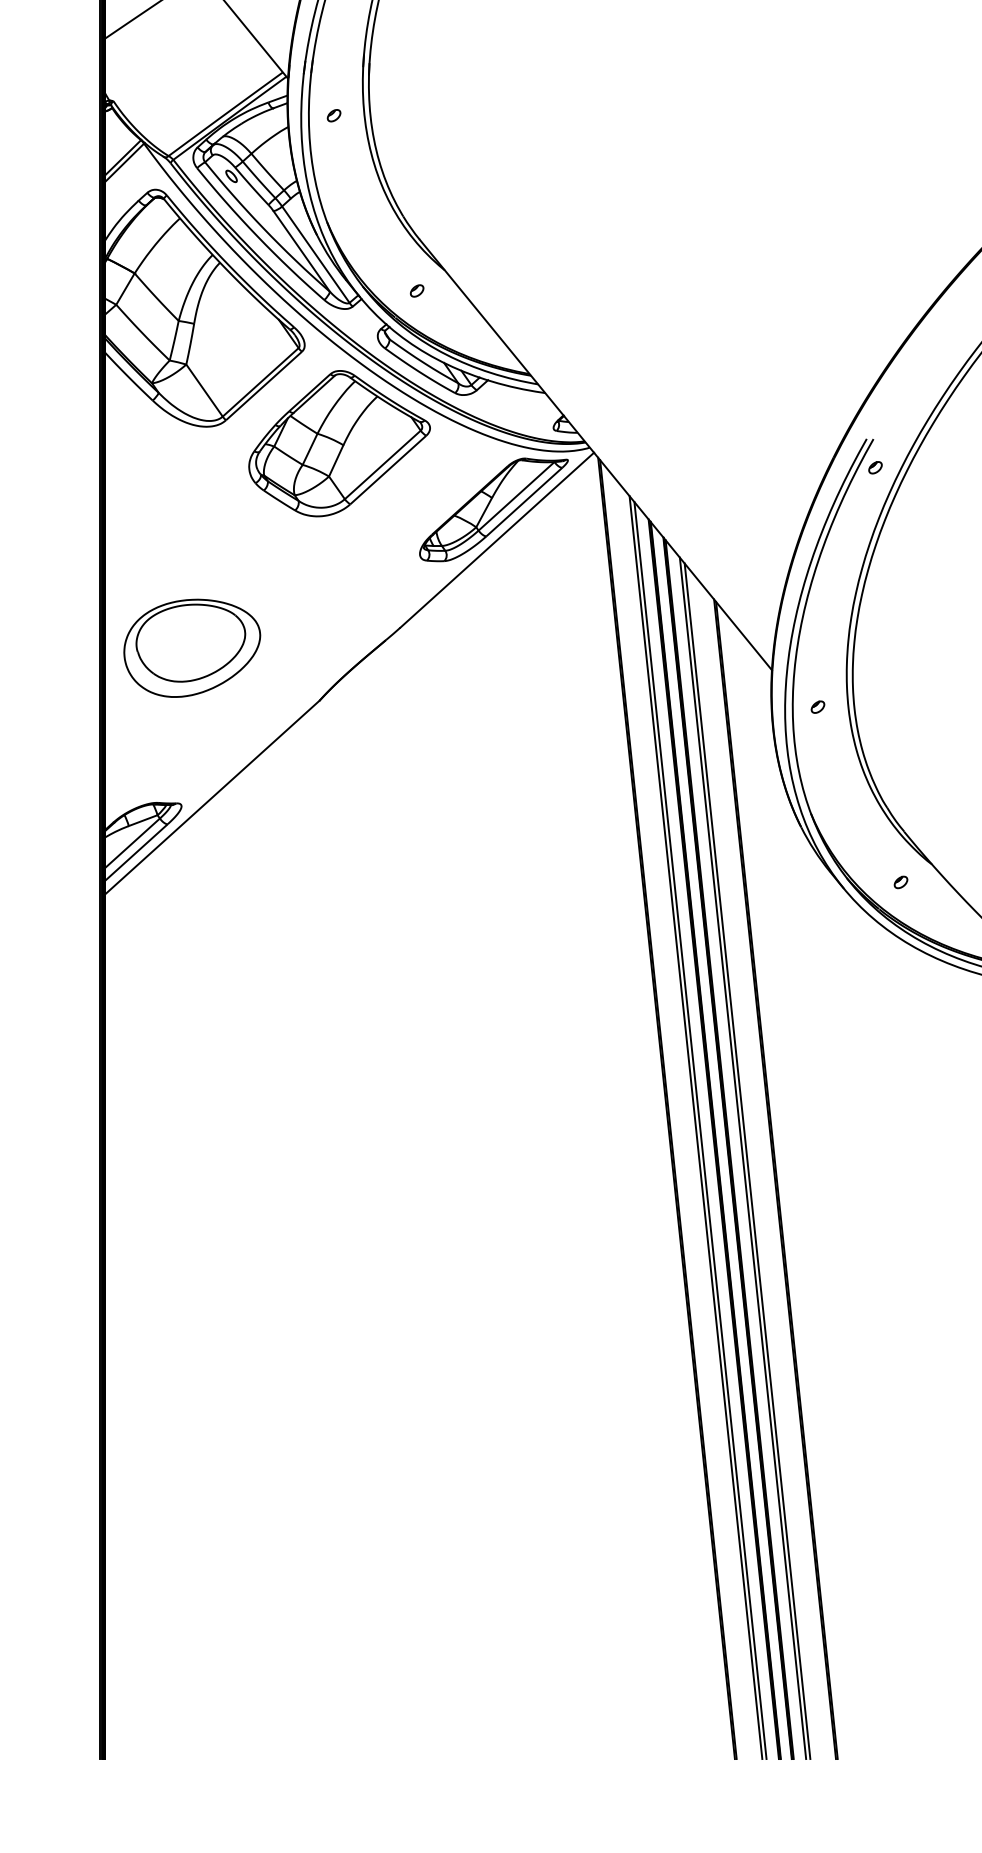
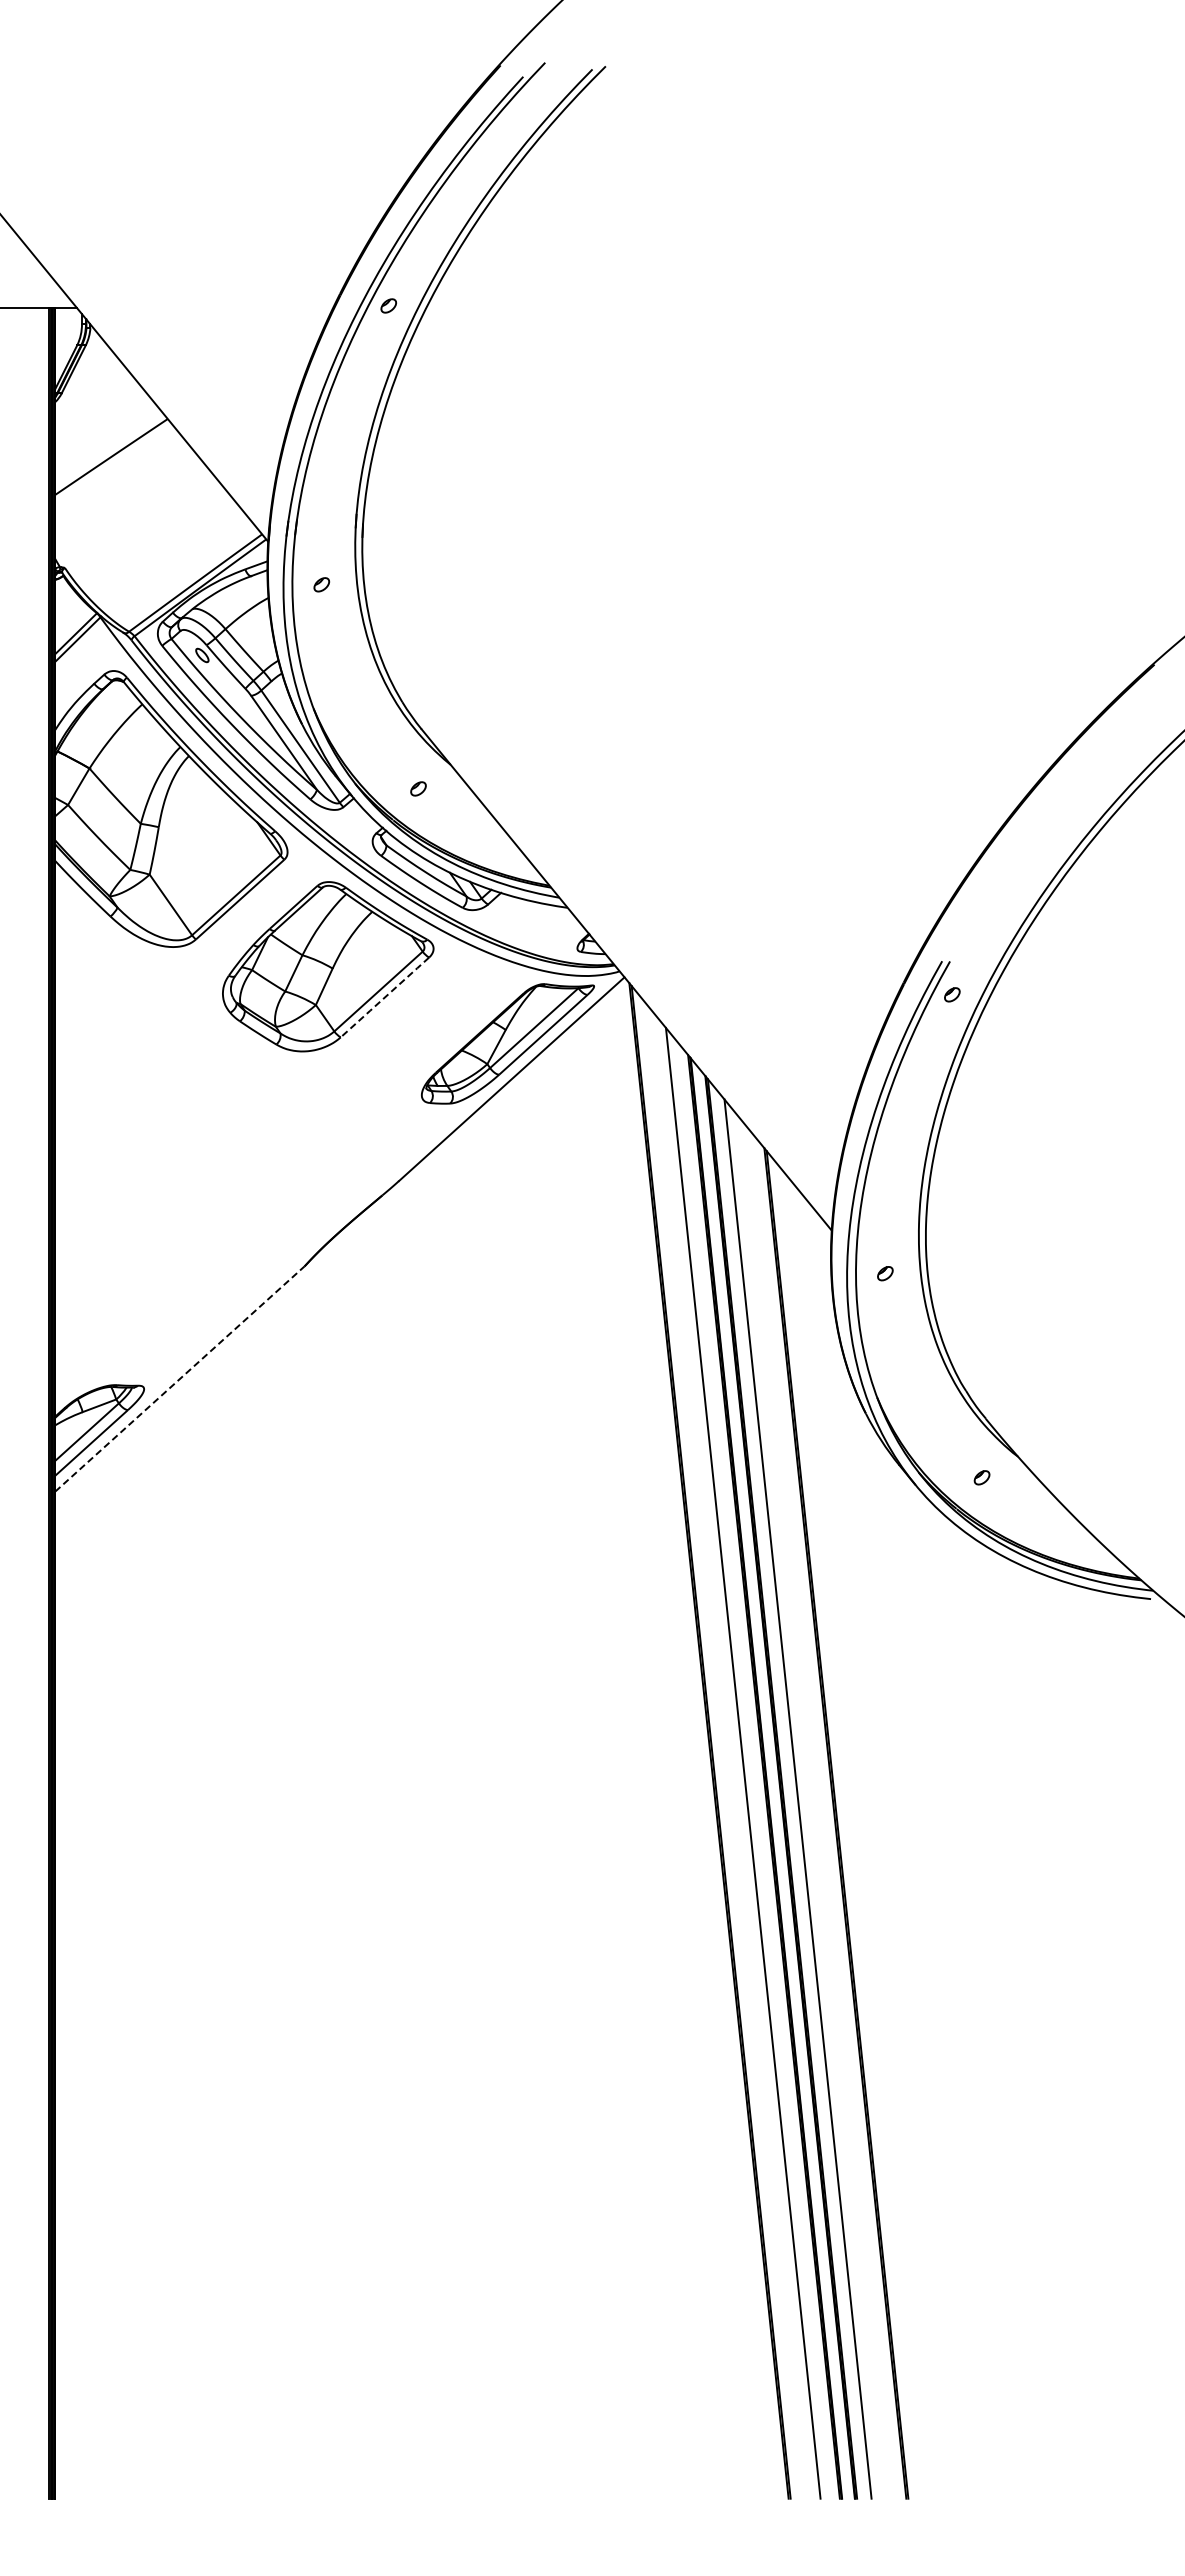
line: (387, 470) -> (384, 997), solid -> dashed
part: (192, 647) -> (156, 1204), removed
line: (212, 797) -> (180, 1378), solid -> dashed
line: (700, 1130) -> (748, 1766), removed
line: (747, 1161) -> (803, 1802), removed

